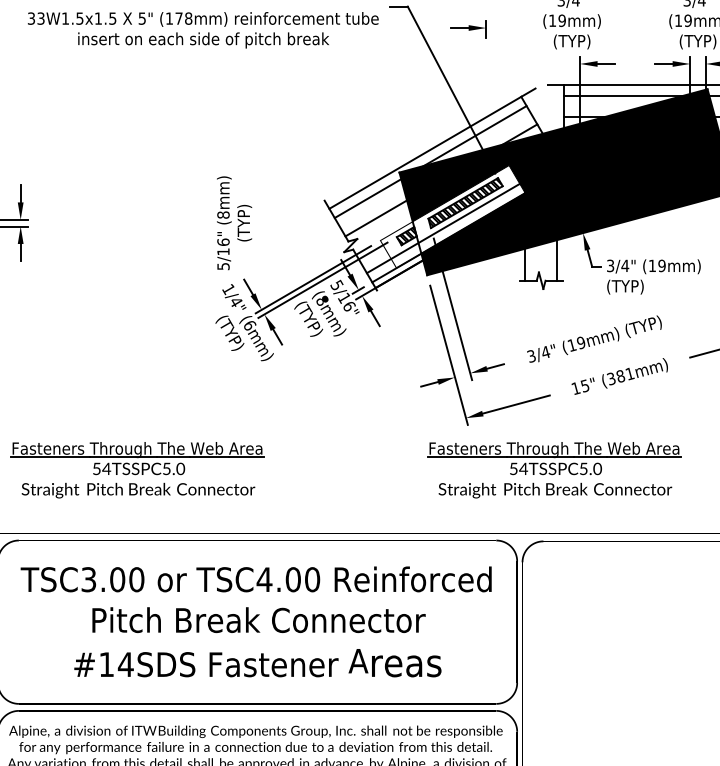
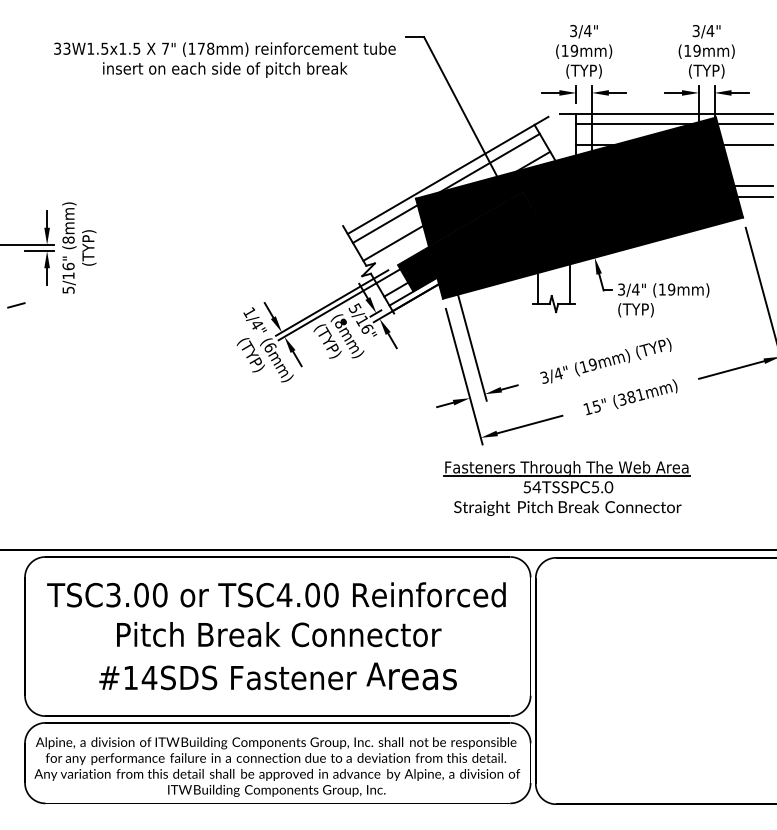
text: (142, 18) -> (165, 48), 5" -> 7"
part: (467, 29) -> (558, 94), moved
fill: (452, 216) -> (467, 241), added
text: (234, 222) -> (79, 247), moved
part: (137, 470) -> (160, 488), removed

